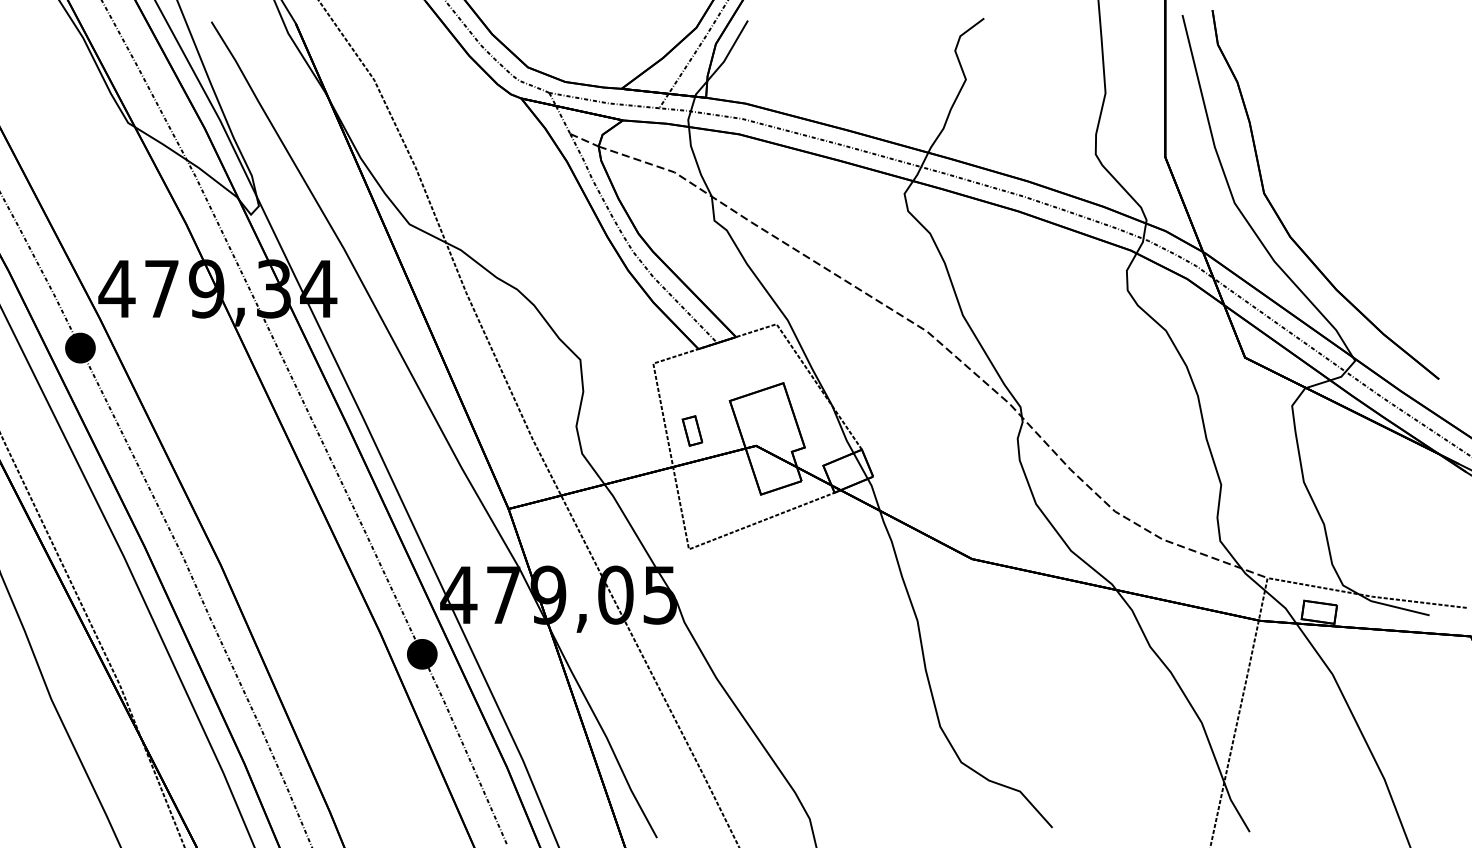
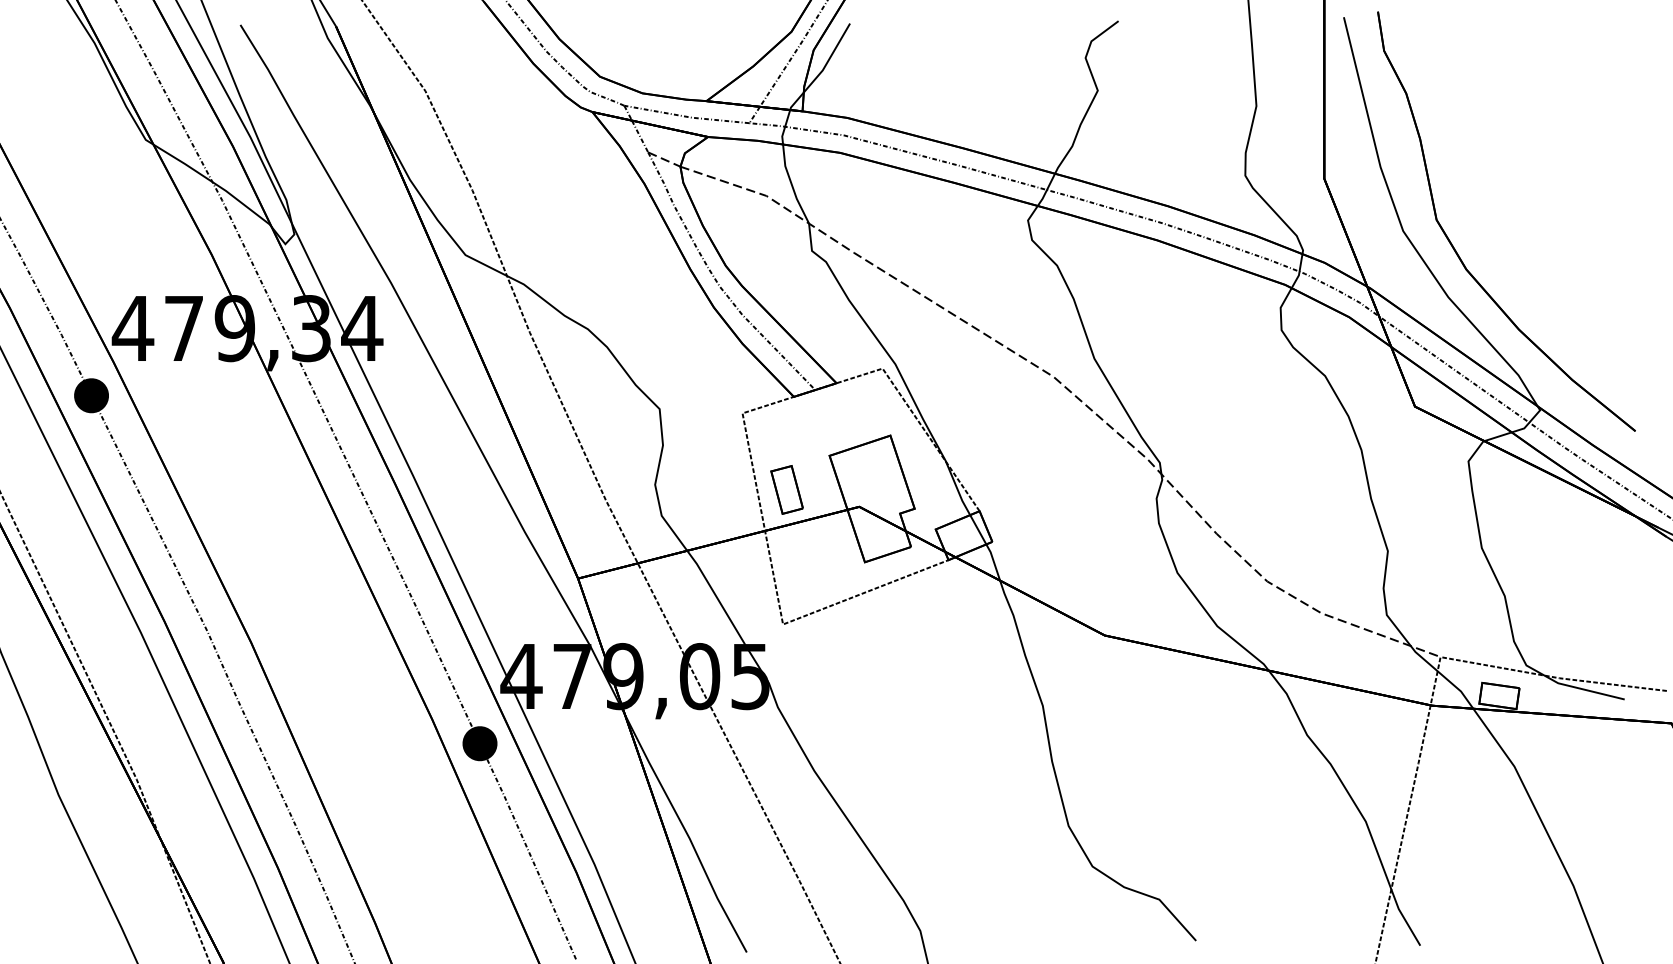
part: (692, 430) -> (786, 489), size x1.43

